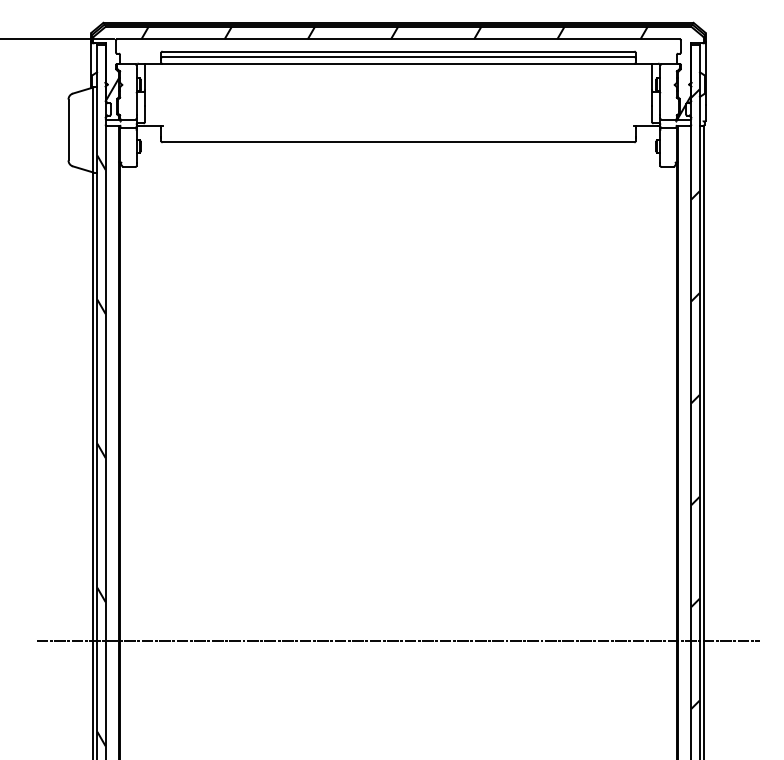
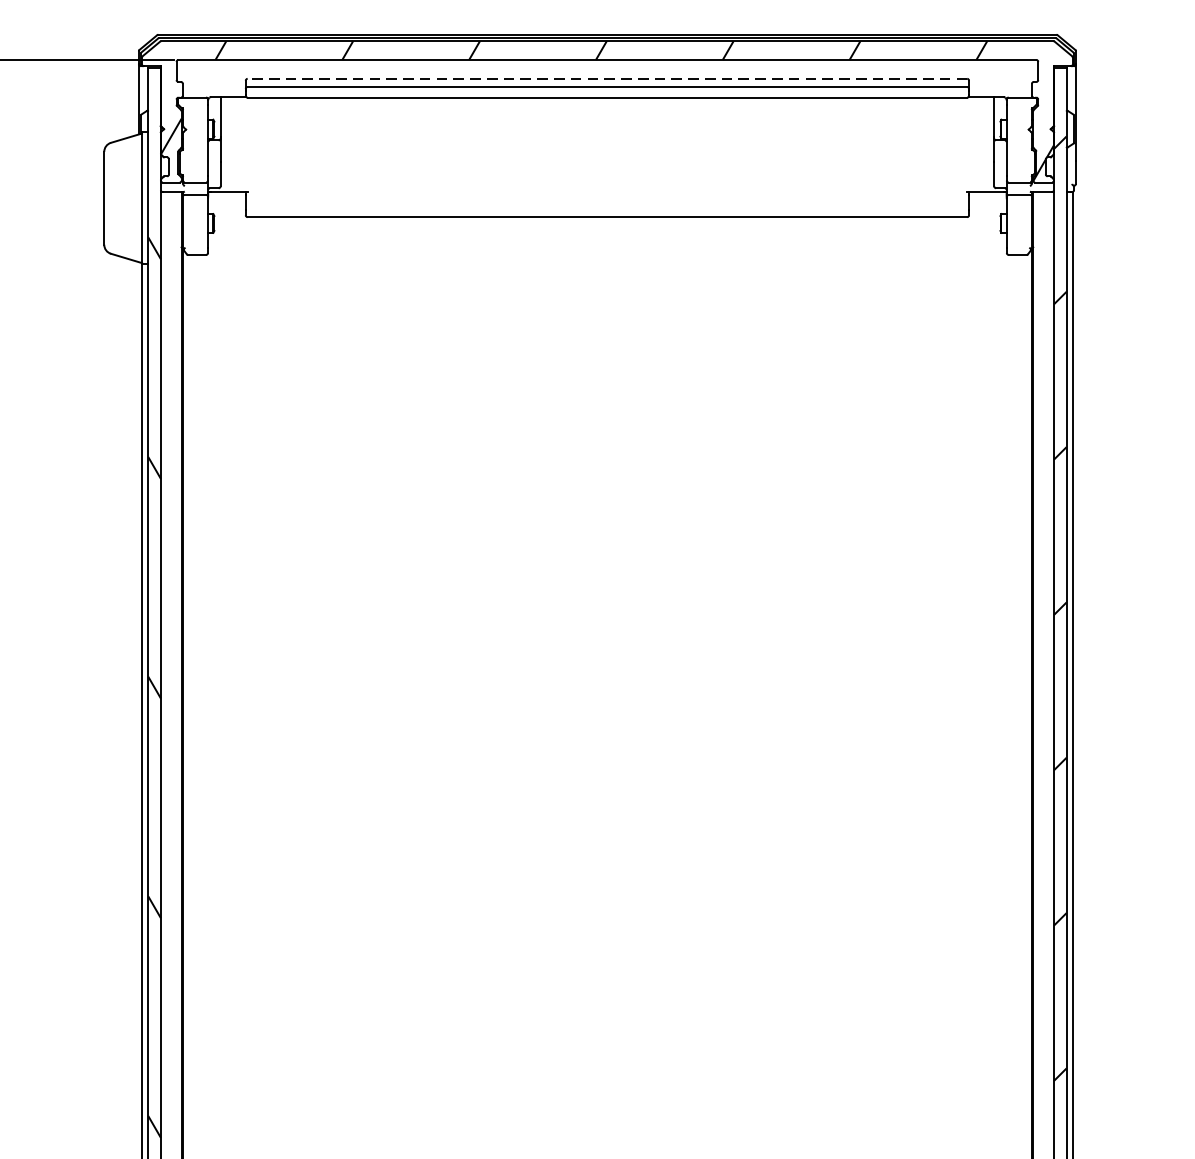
line: (398, 51) -> (607, 78), solid -> dashed
line: (398, 641) -> (607, 978), removed

